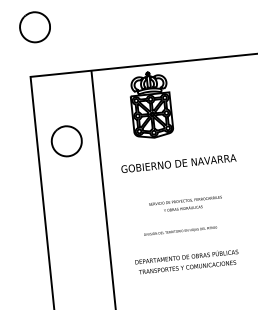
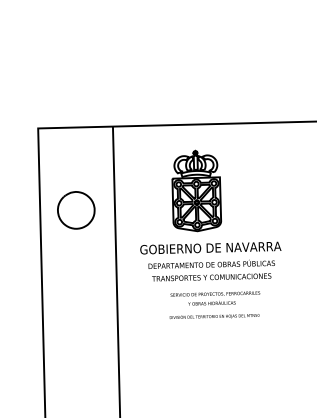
part: (35, 27) -> (48, 68), removed
part: (151, 104) -> (196, 190), moved
text: (180, 231) -> (214, 316), moved
text: (186, 261) -> (211, 270), moved

